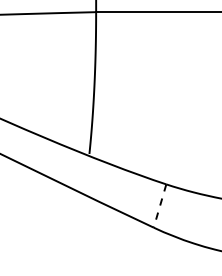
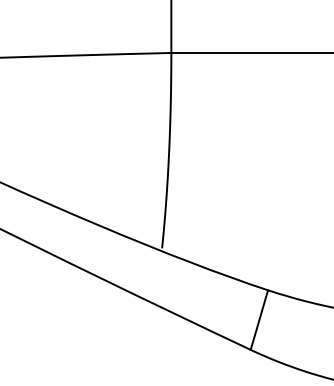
line: (160, 206) -> (259, 320), dashed -> solid

